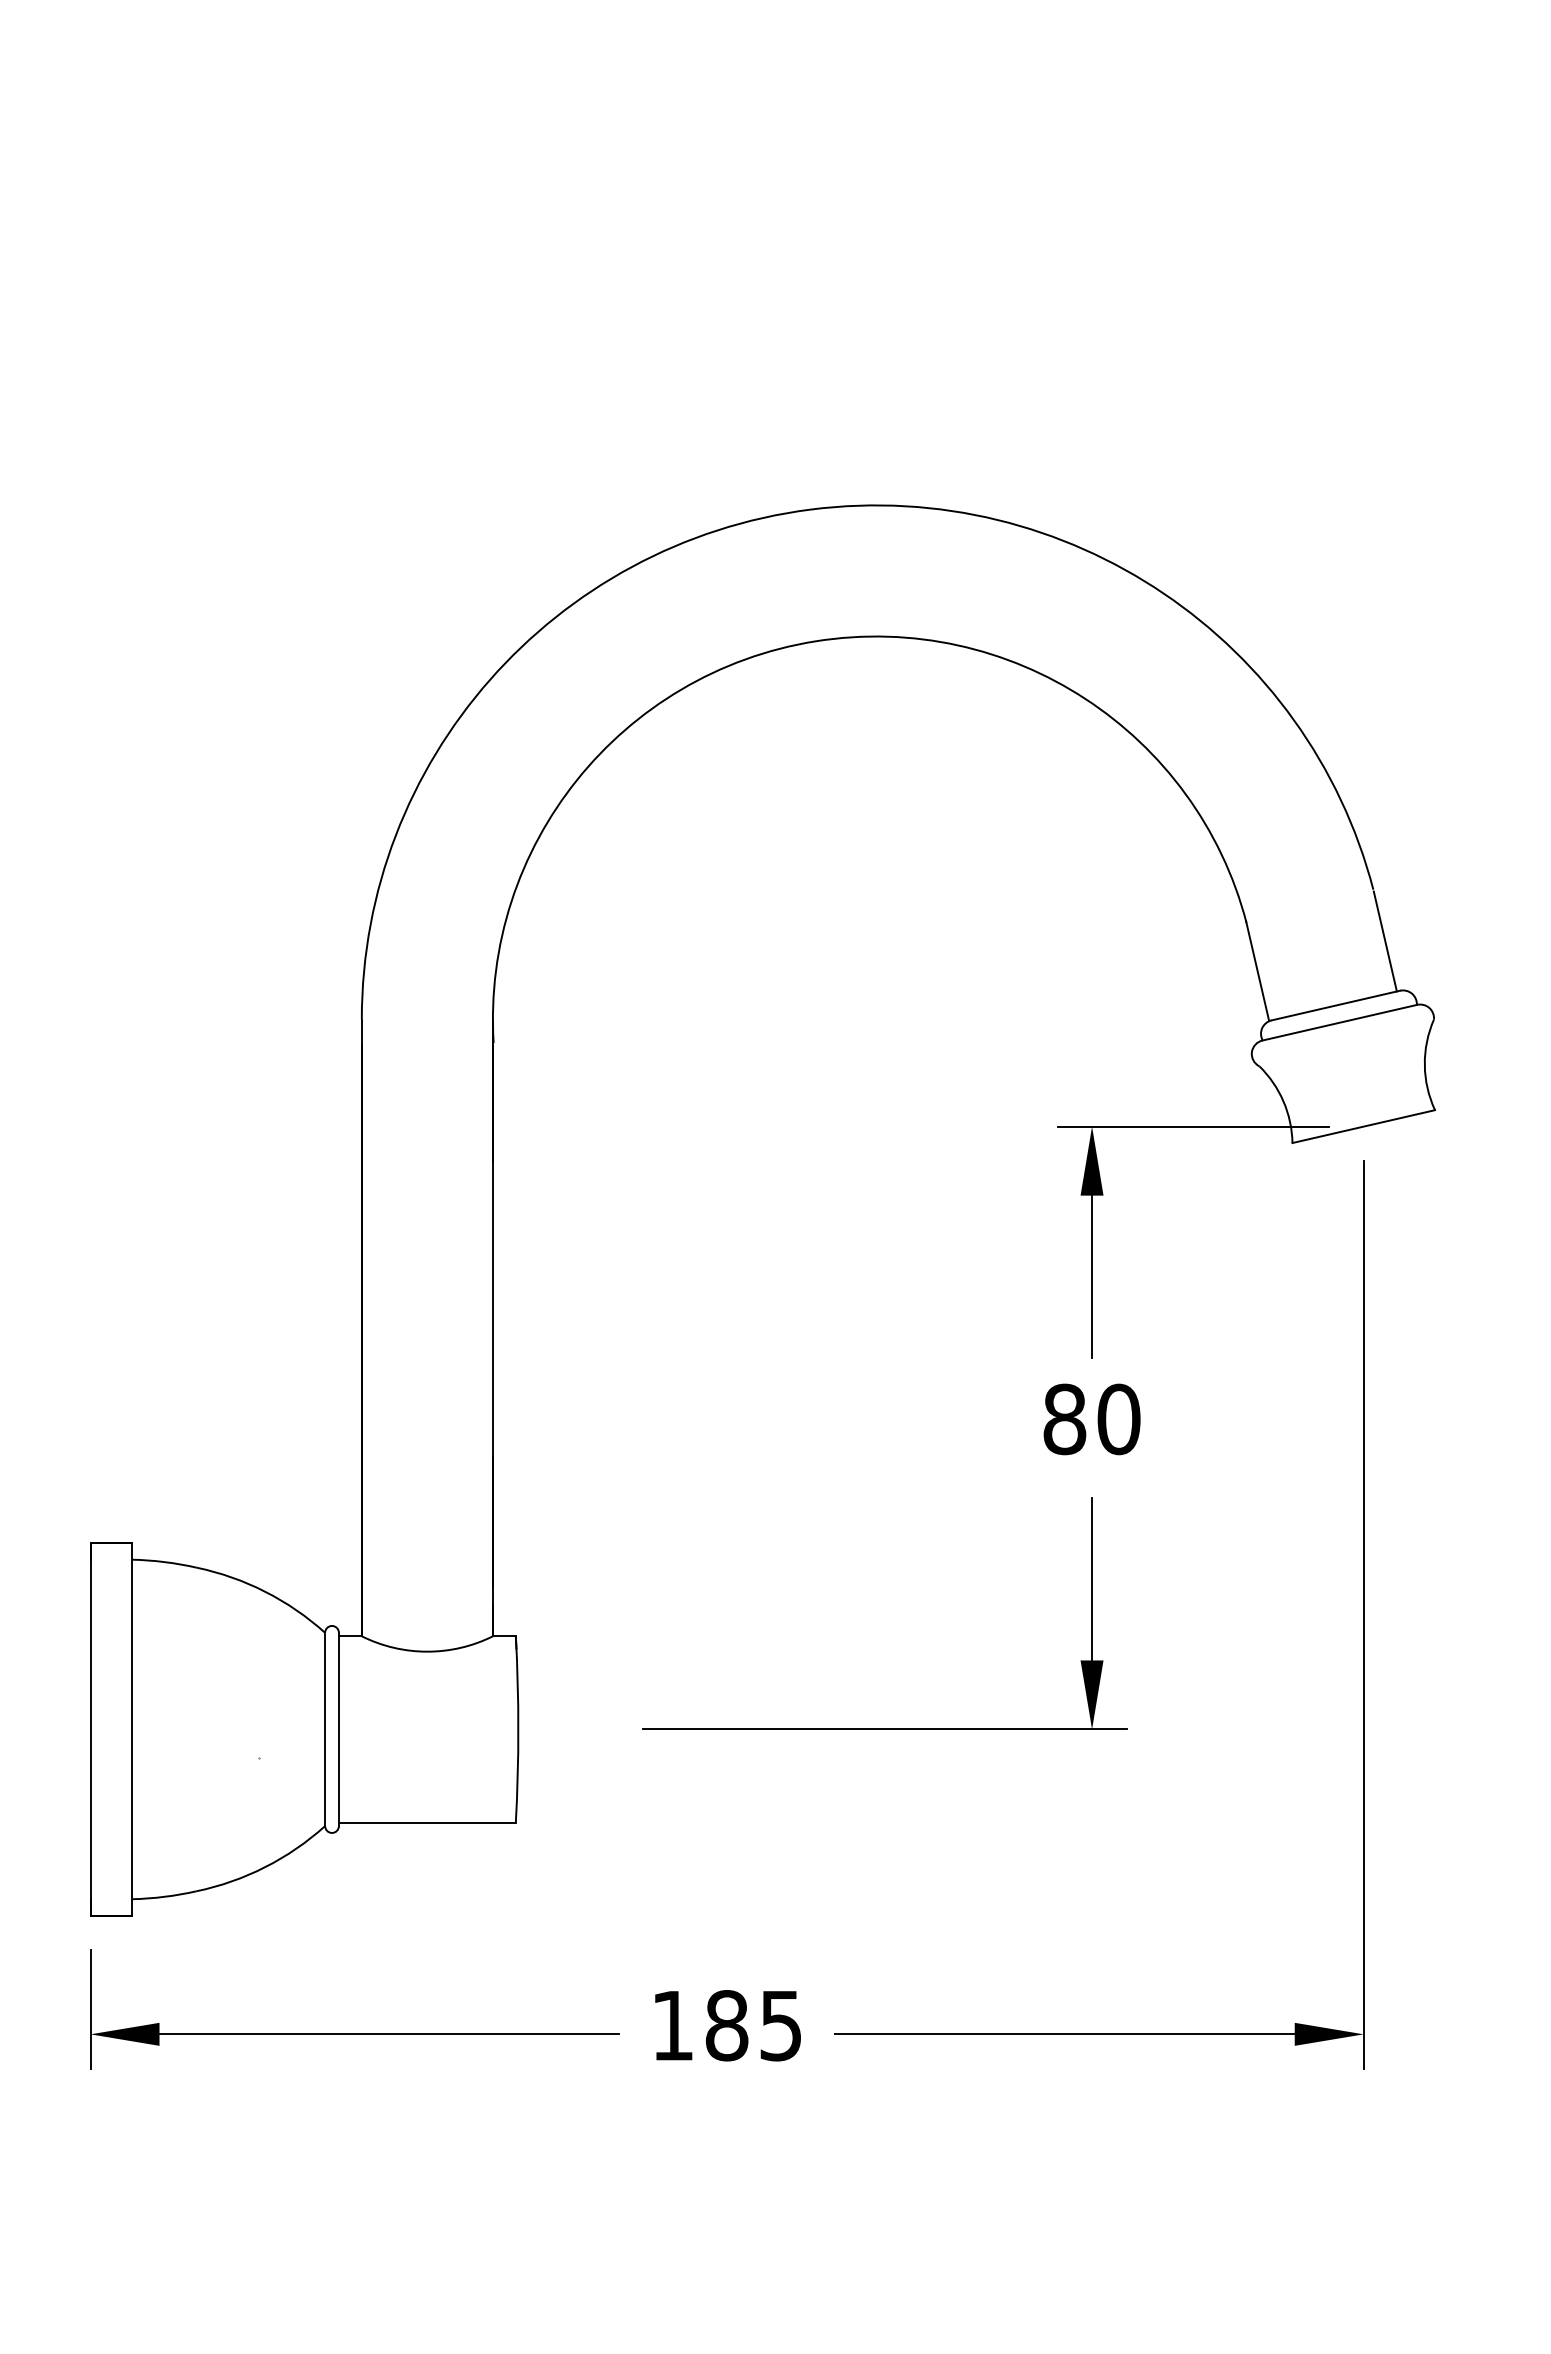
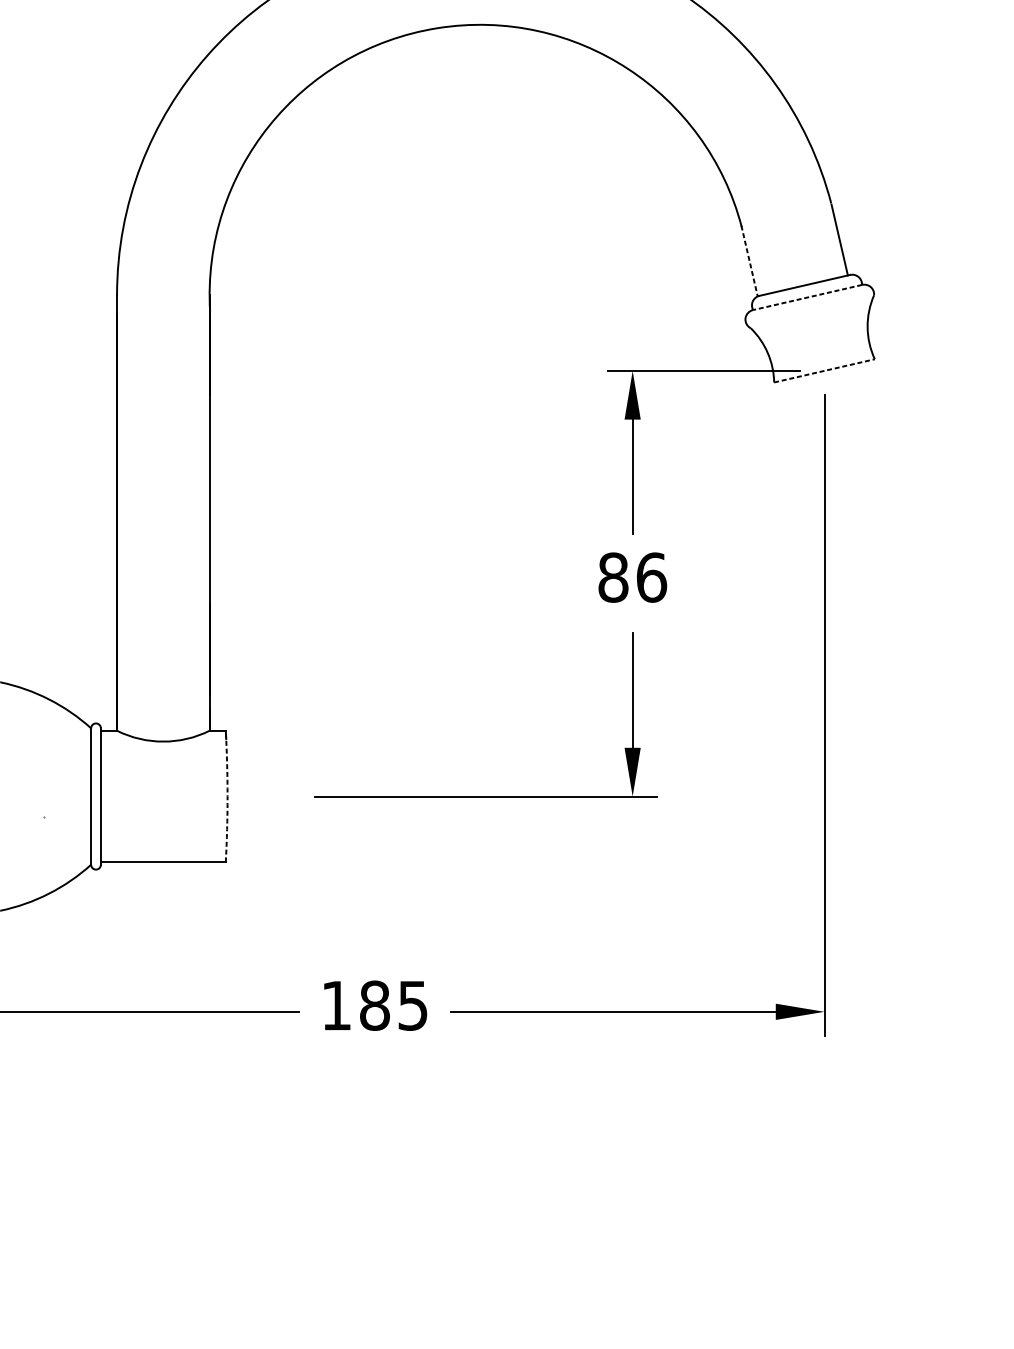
line: (1257, 971) -> (749, 261), solid -> dashed
line: (1339, 1022) -> (807, 297), solid -> dashed
line: (1364, 1126) -> (825, 370), solid -> dashed
text: (1118, 1419) -> (651, 577), 80 -> 86
arc: (518, 1729) -> (227, 796), solid -> dashed

